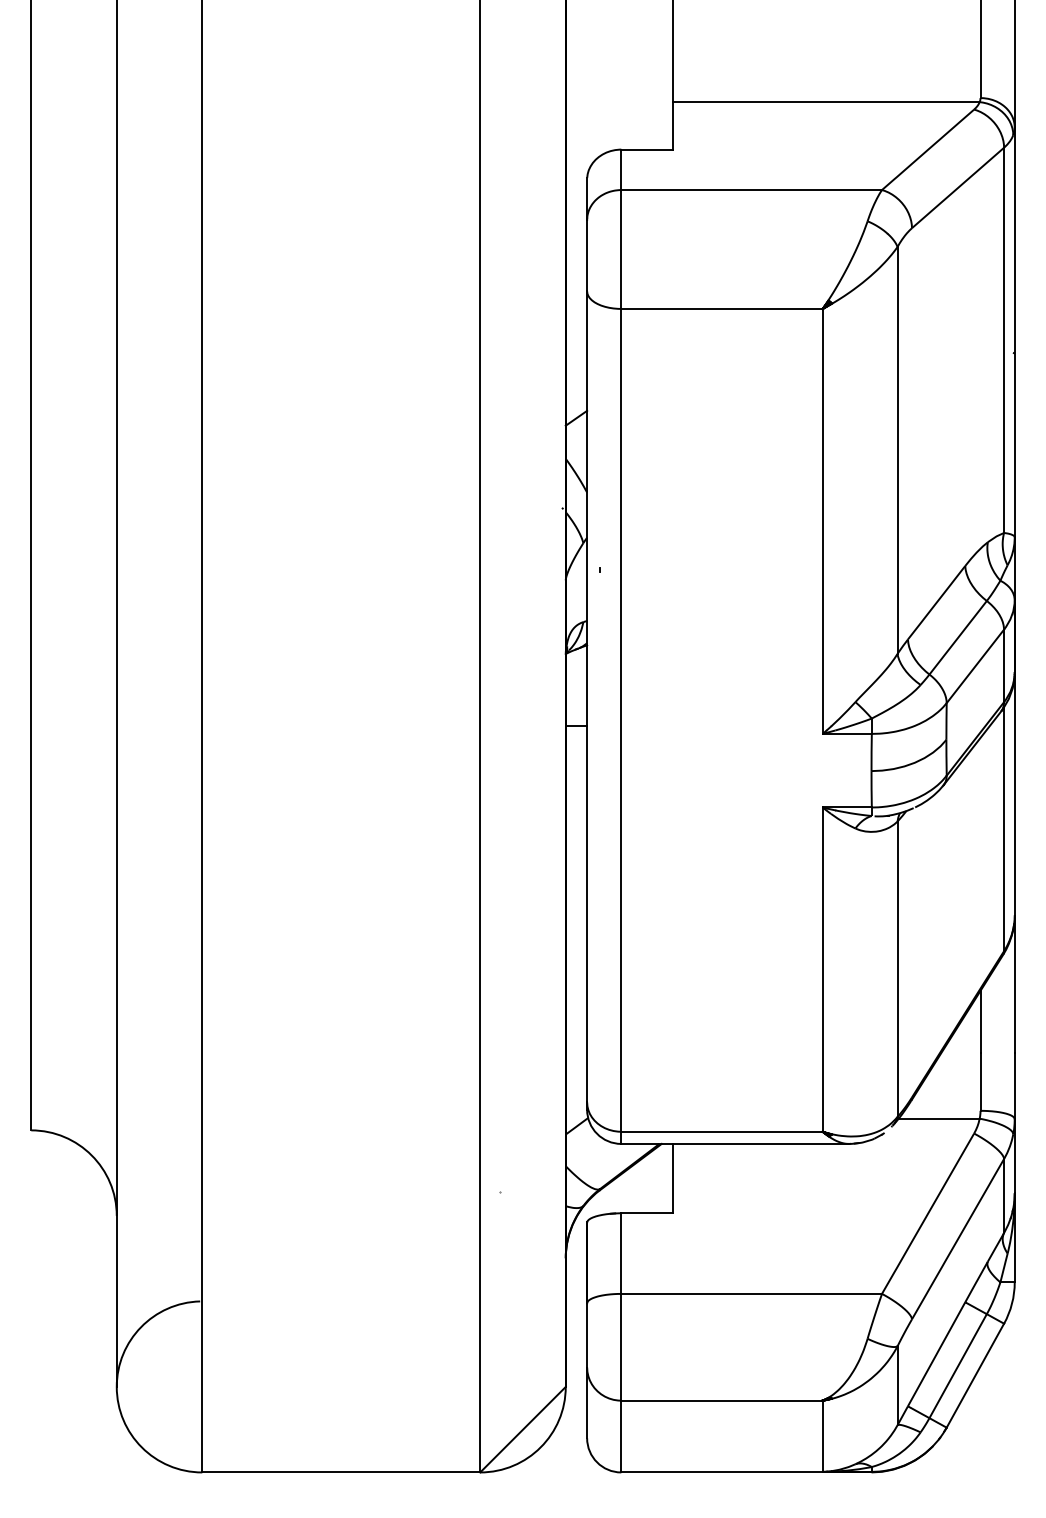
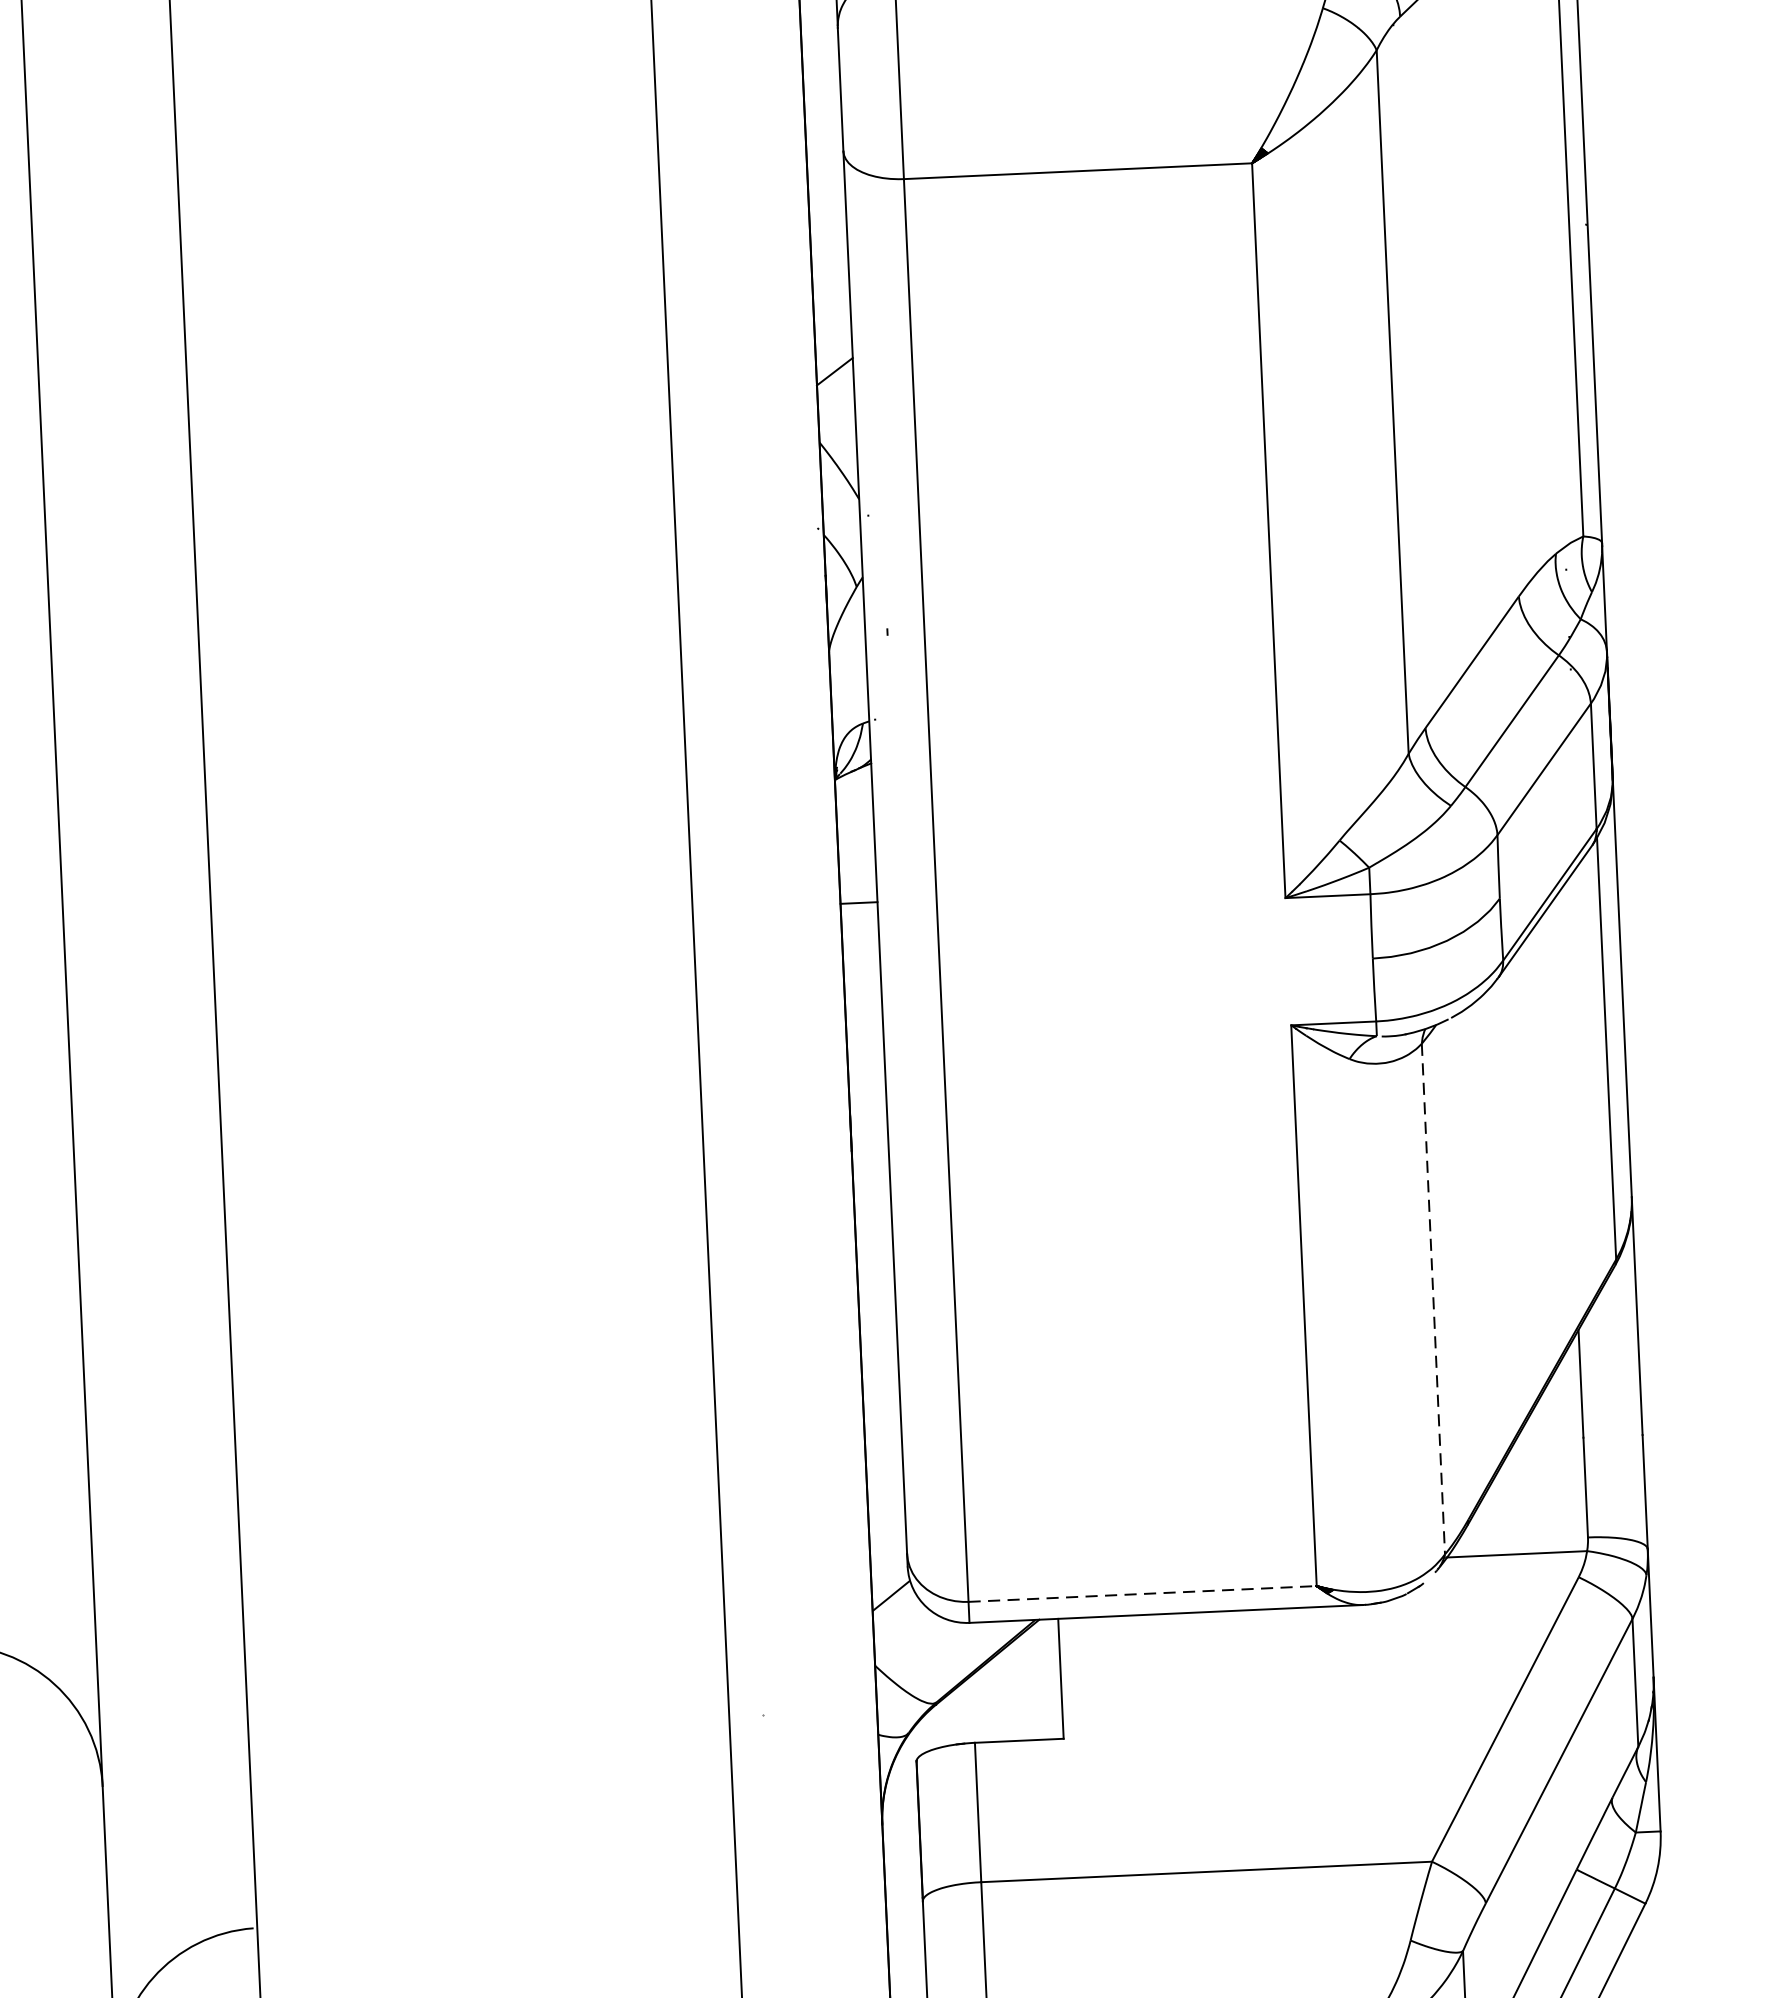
line: (897, 969) -> (1433, 1299), solid -> dashed
line: (722, 1131) -> (1143, 1593), solid -> dashed

